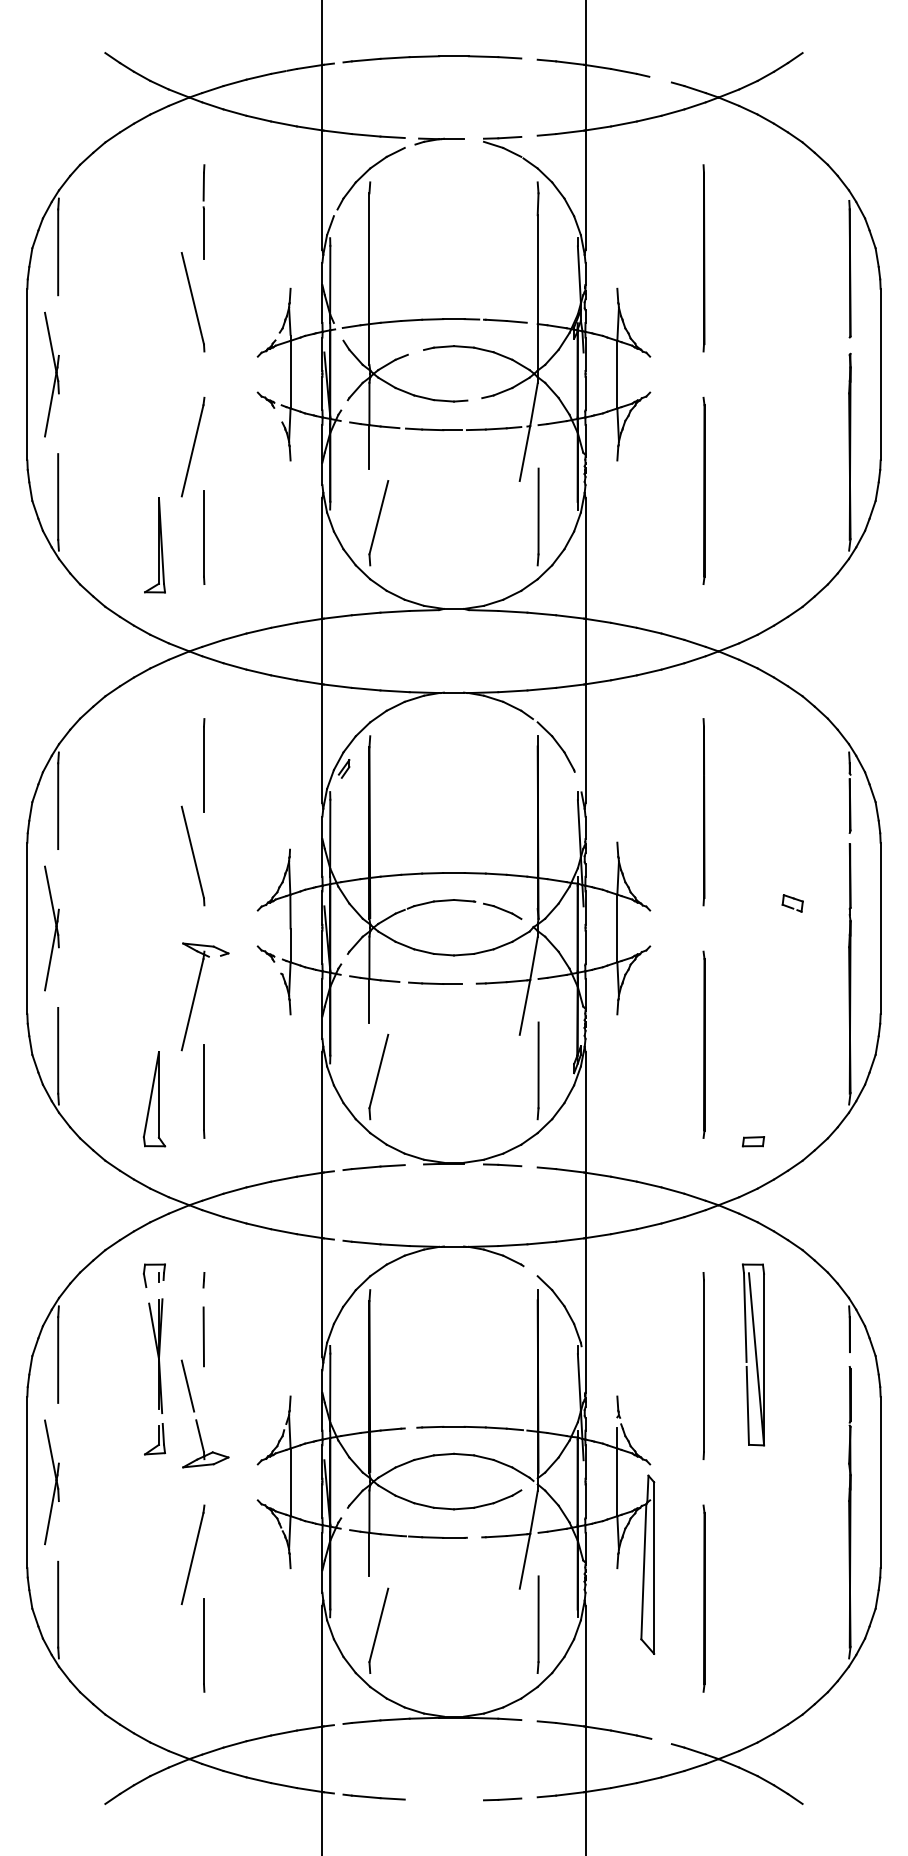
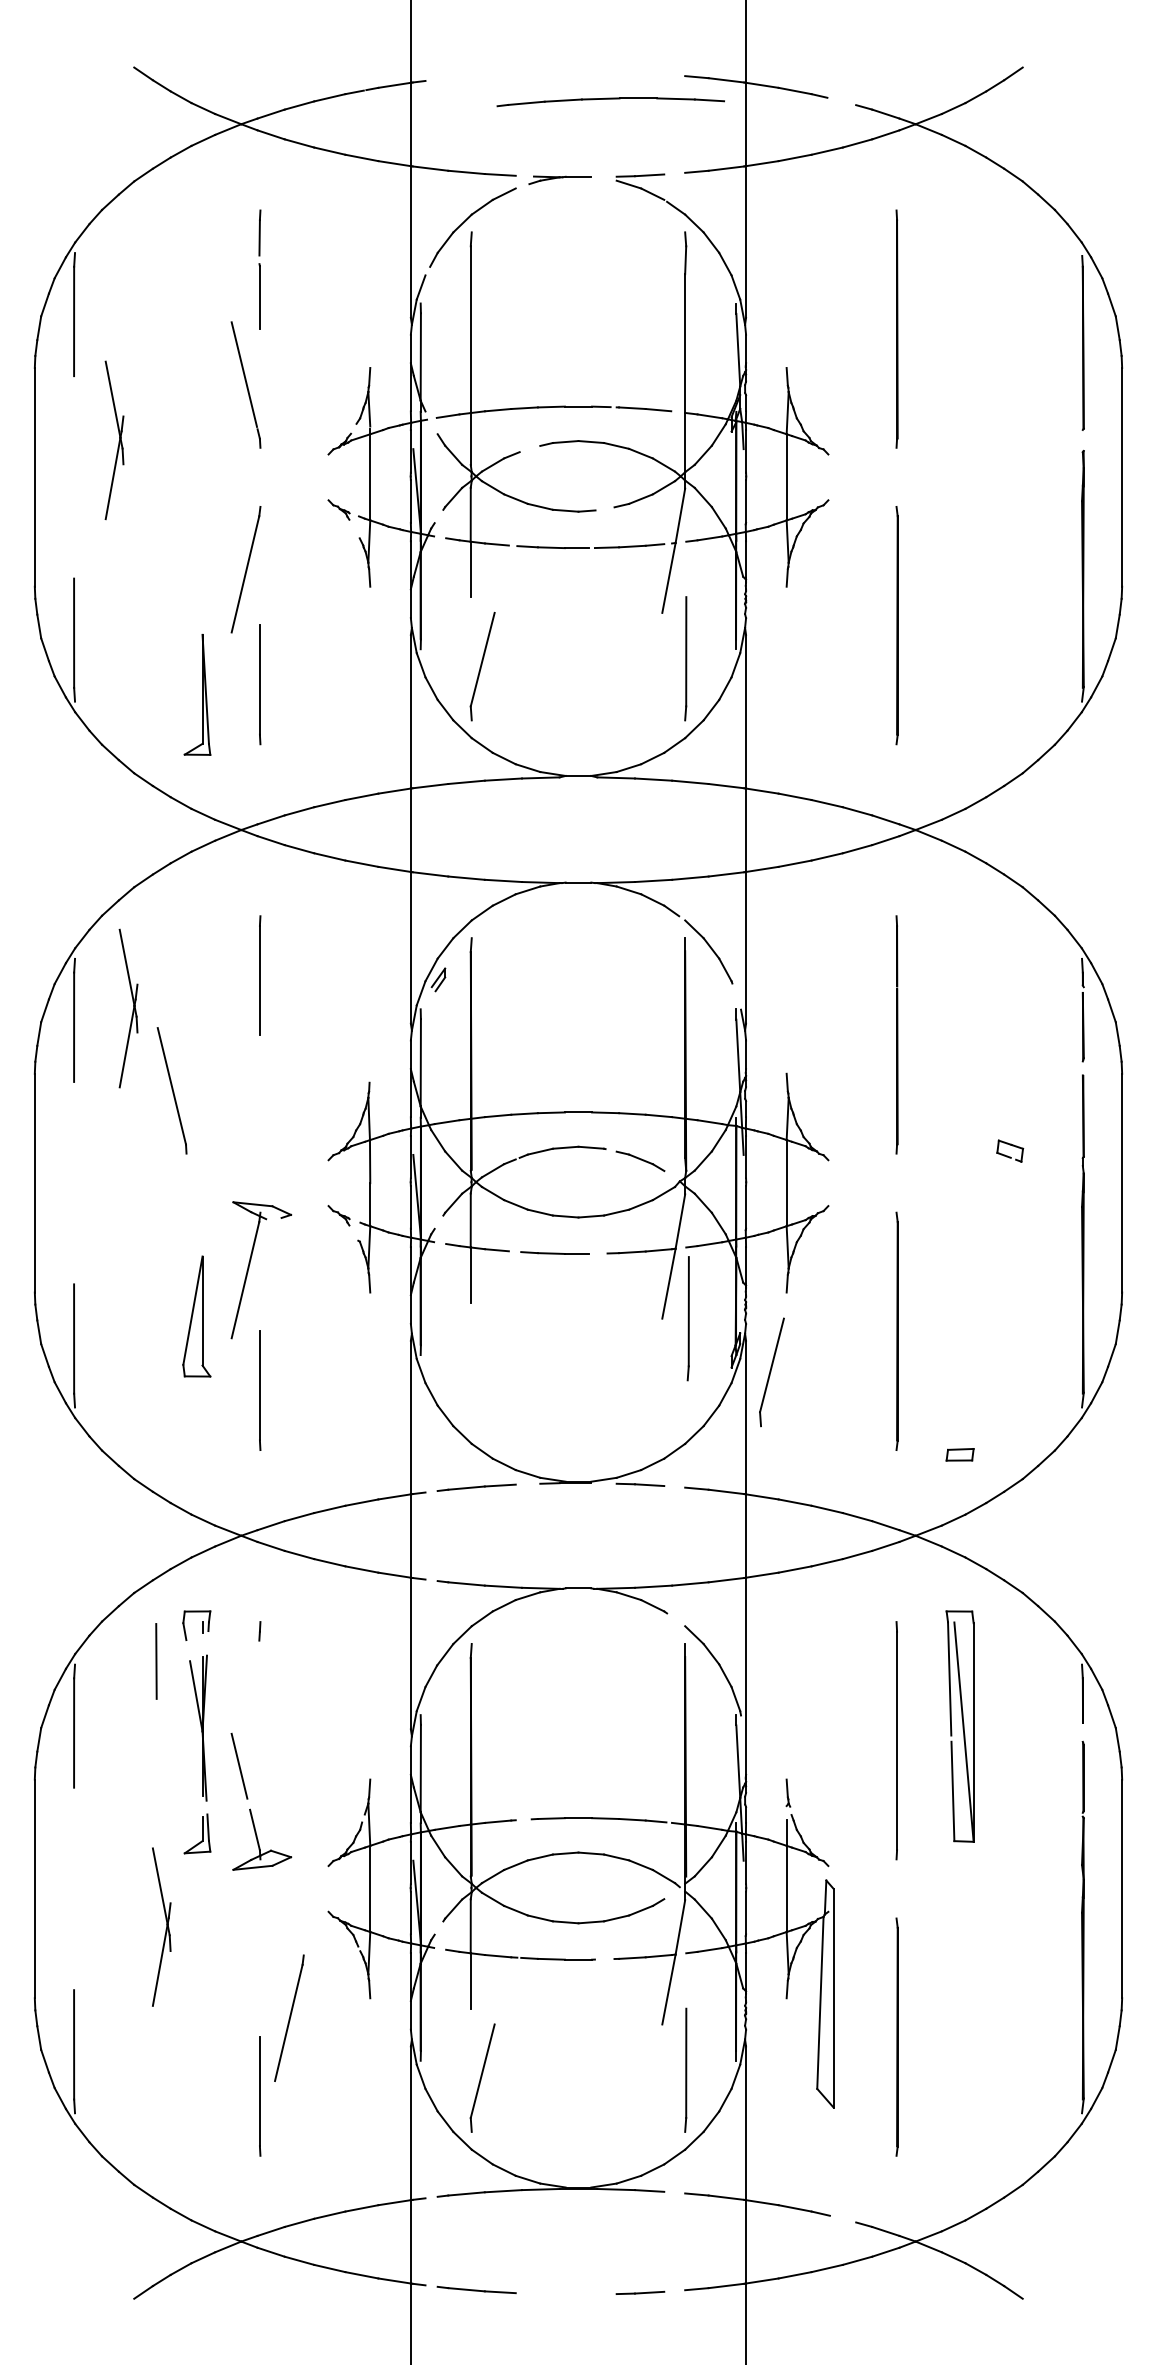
part: (432, 59) -> (610, 102), moved
part: (51, 374) -> (114, 440), moved
part: (192, 855) -> (171, 1090), moved
part: (51, 928) -> (128, 1008), moved
line: (537, 1070) -> (687, 1318), moved
part: (378, 1076) -> (771, 1371), moved
part: (154, 1099) -> (196, 1316), moved
line: (203, 1336) -> (156, 1660), moved
part: (51, 1482) -> (161, 1927), moved
line: (192, 1554) -> (288, 2017), moved

